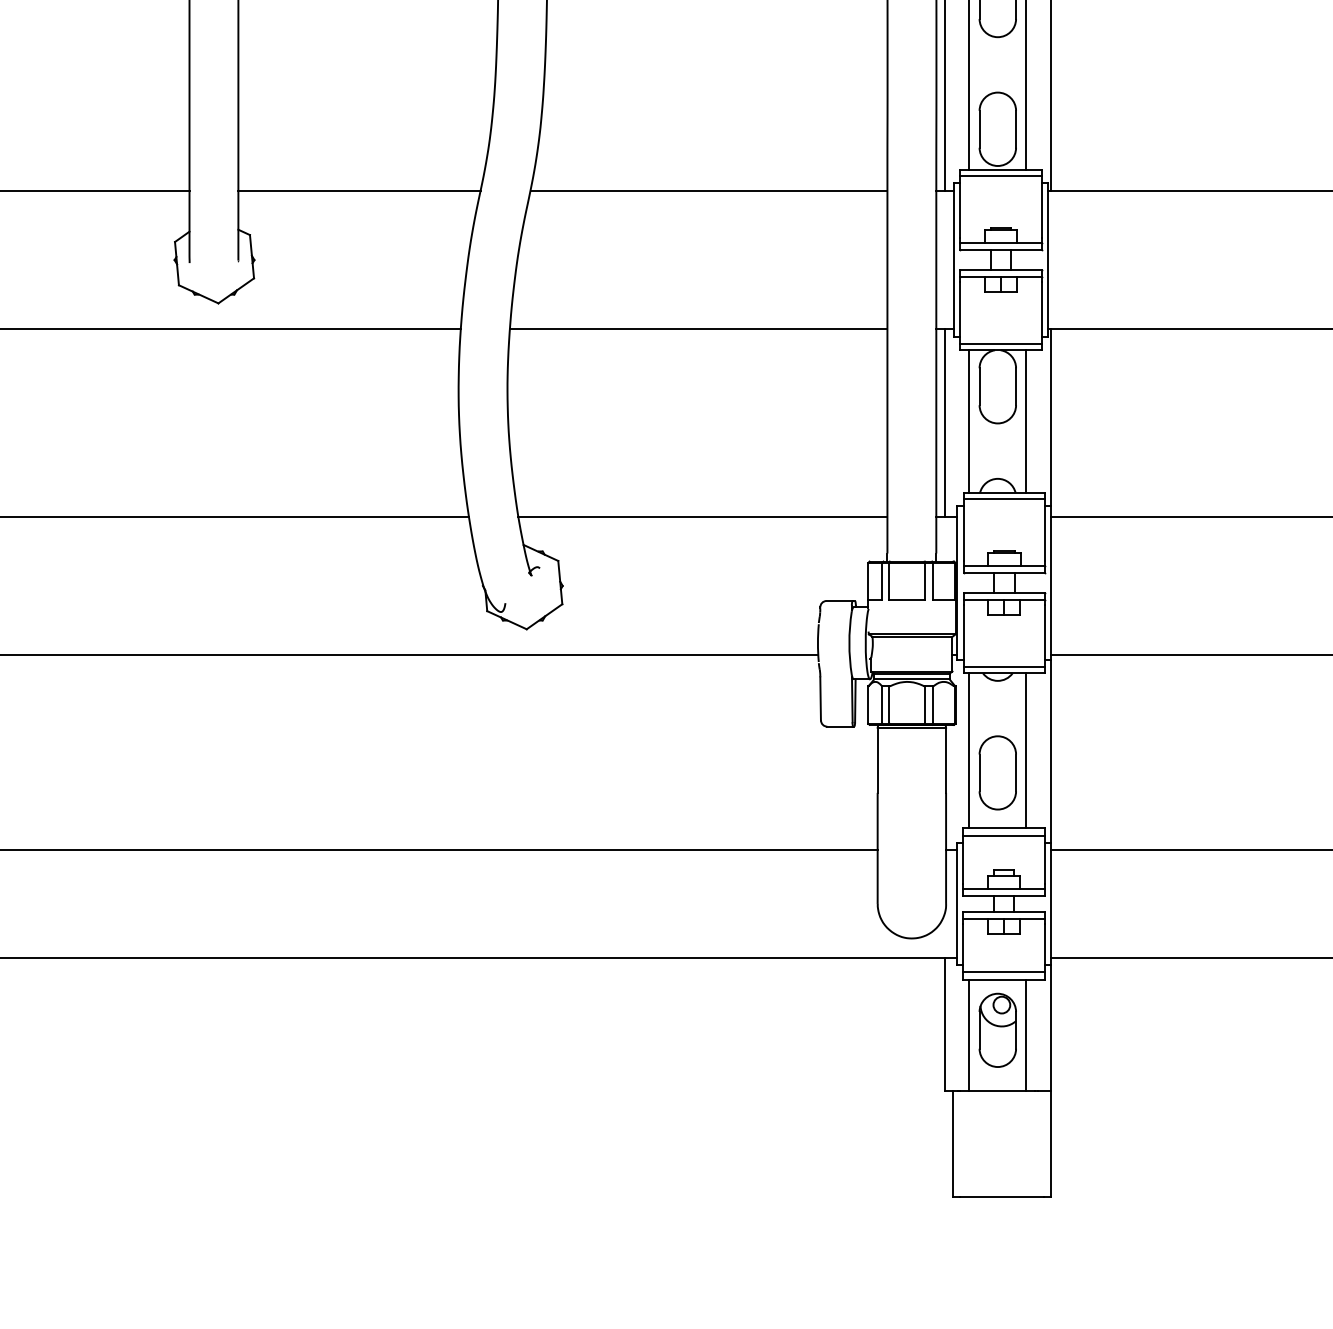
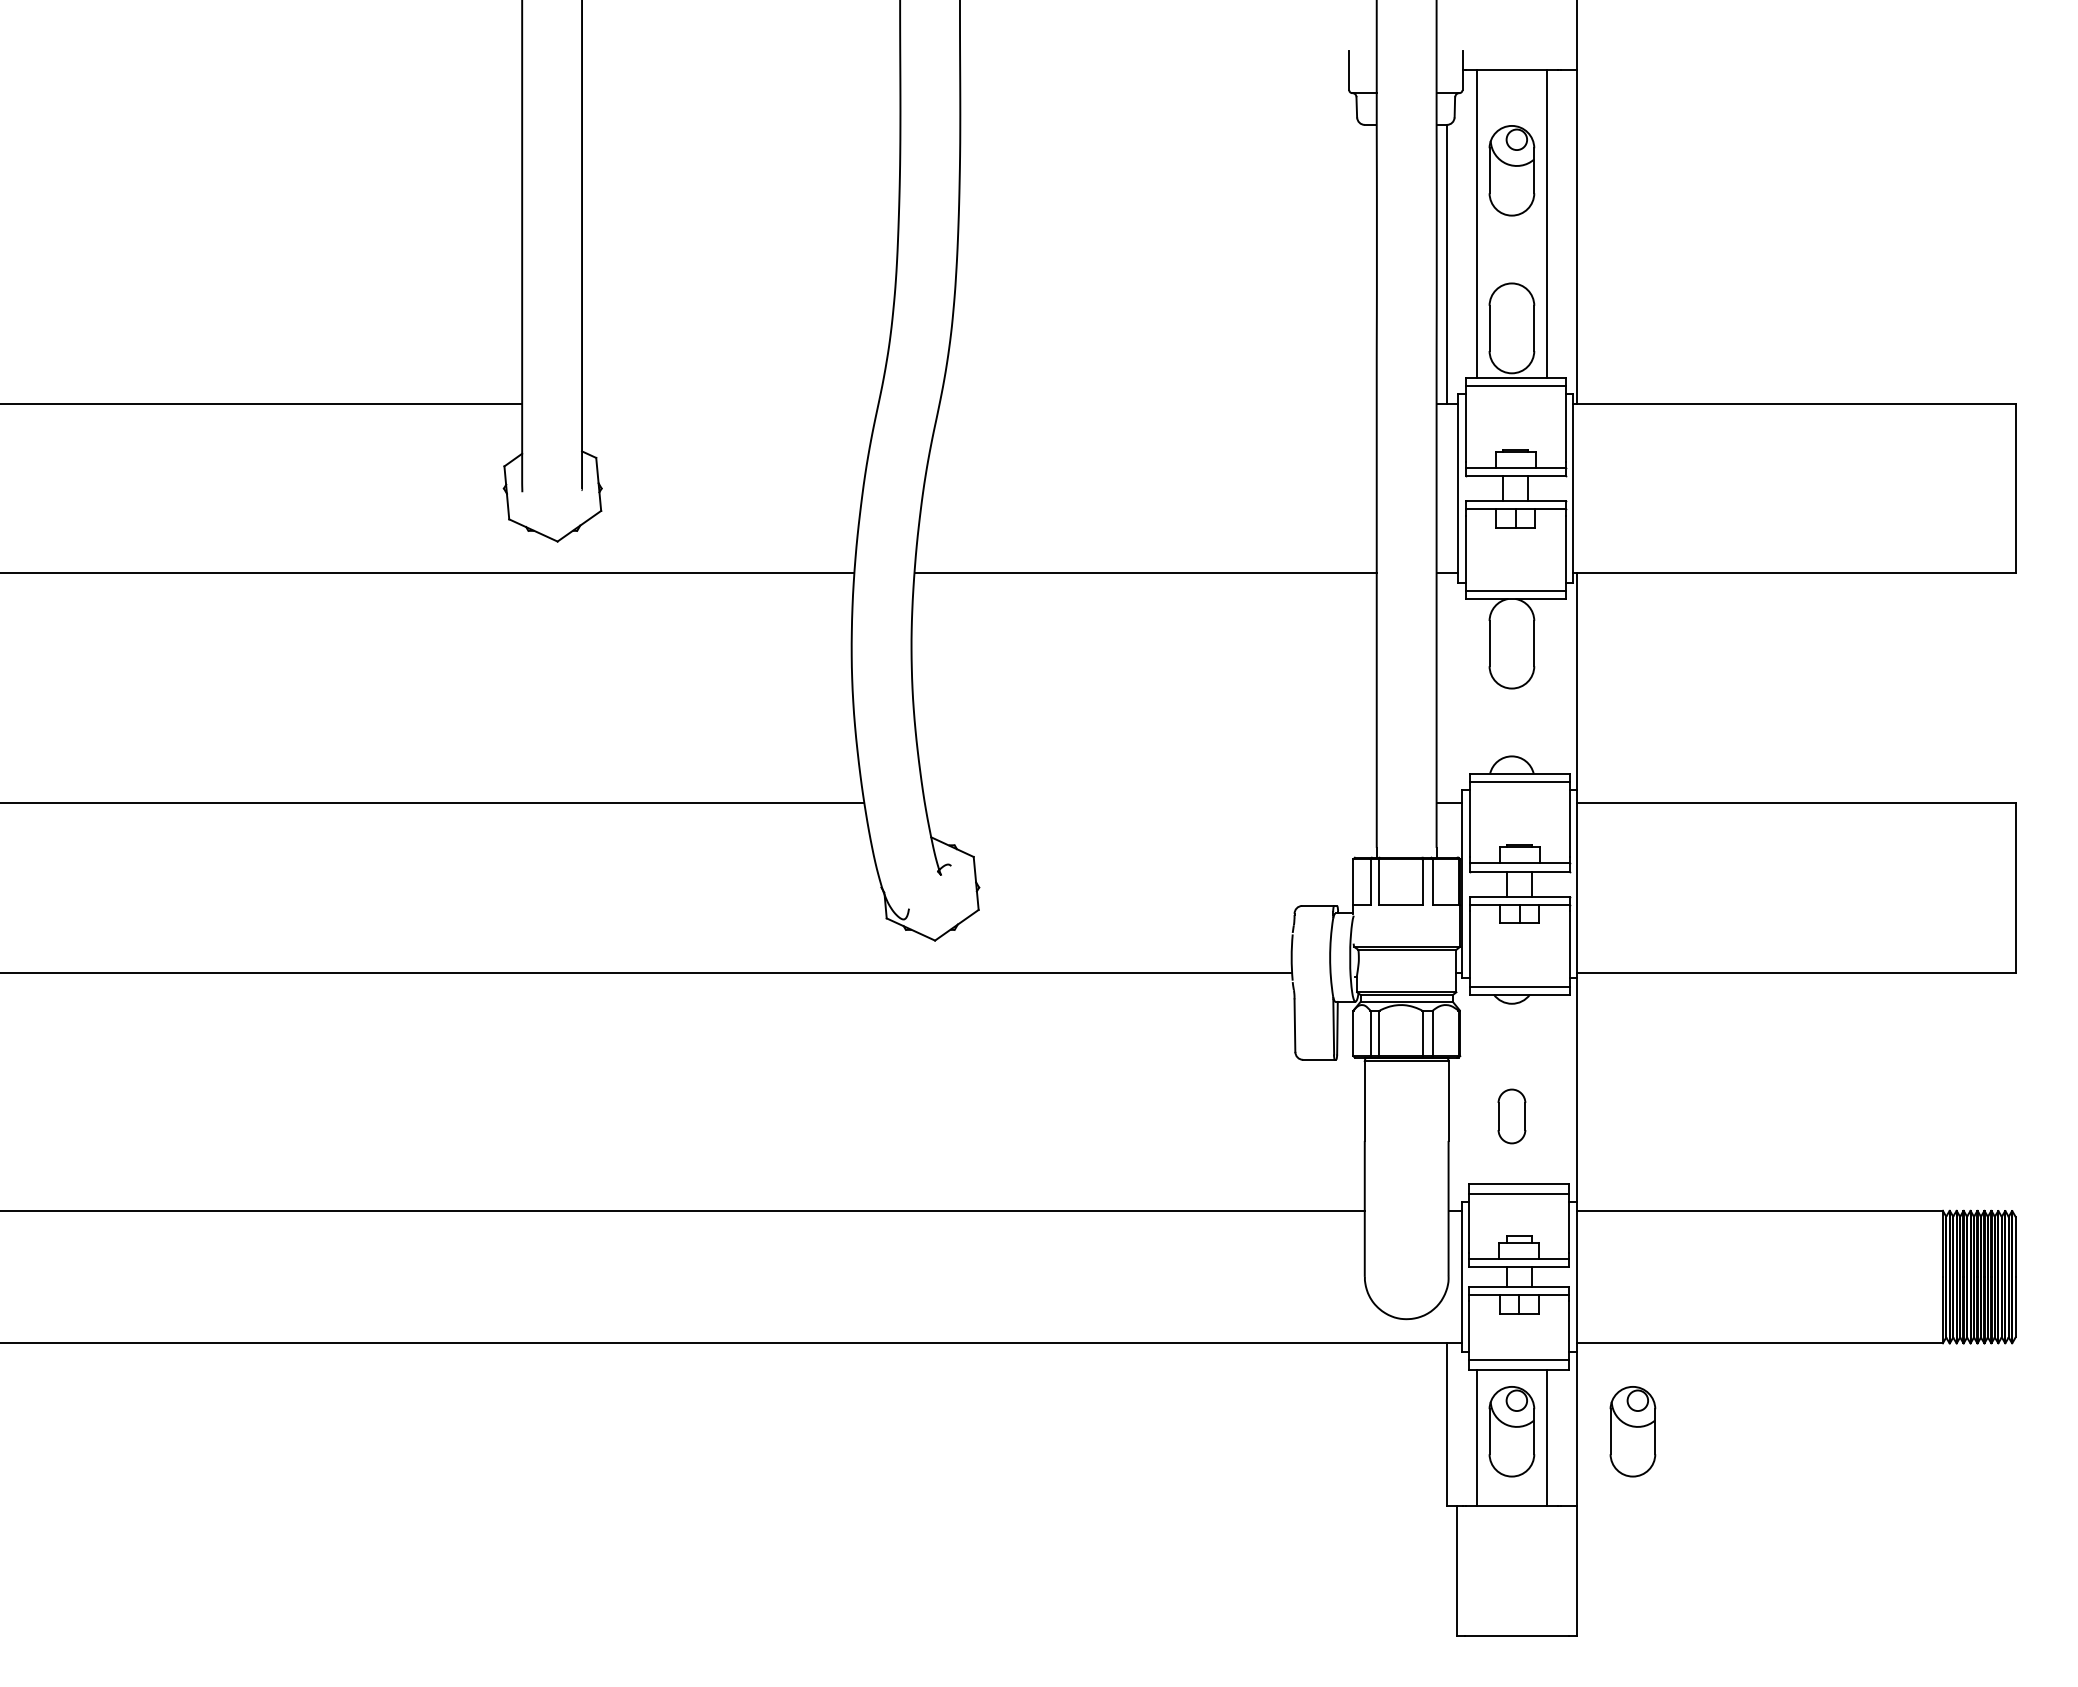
line: (359, 190) -> (730, 403), removed
line: (708, 190) -> (1157, 403), removed
line: (968, 421) -> (1476, 686), removed
line: (1026, 421) -> (1546, 686), removed
line: (944, 422) -> (1446, 687), removed
line: (702, 516) -> (1150, 802), removed
line: (968, 750) -> (1476, 1089), removed
line: (1026, 750) -> (1546, 1089), removed
part: (997, 772) -> (1511, 1116), size x0.6
part: (1096, 1030) -> (1632, 1431), added

